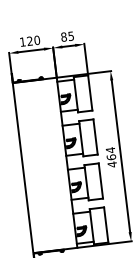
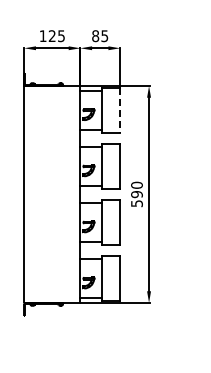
text: (37, 40) -> (61, 36), 120 -> 125
line: (90, 93) -> (120, 110), solid -> dashed
text: (111, 157) -> (136, 194), 464 -> 590

